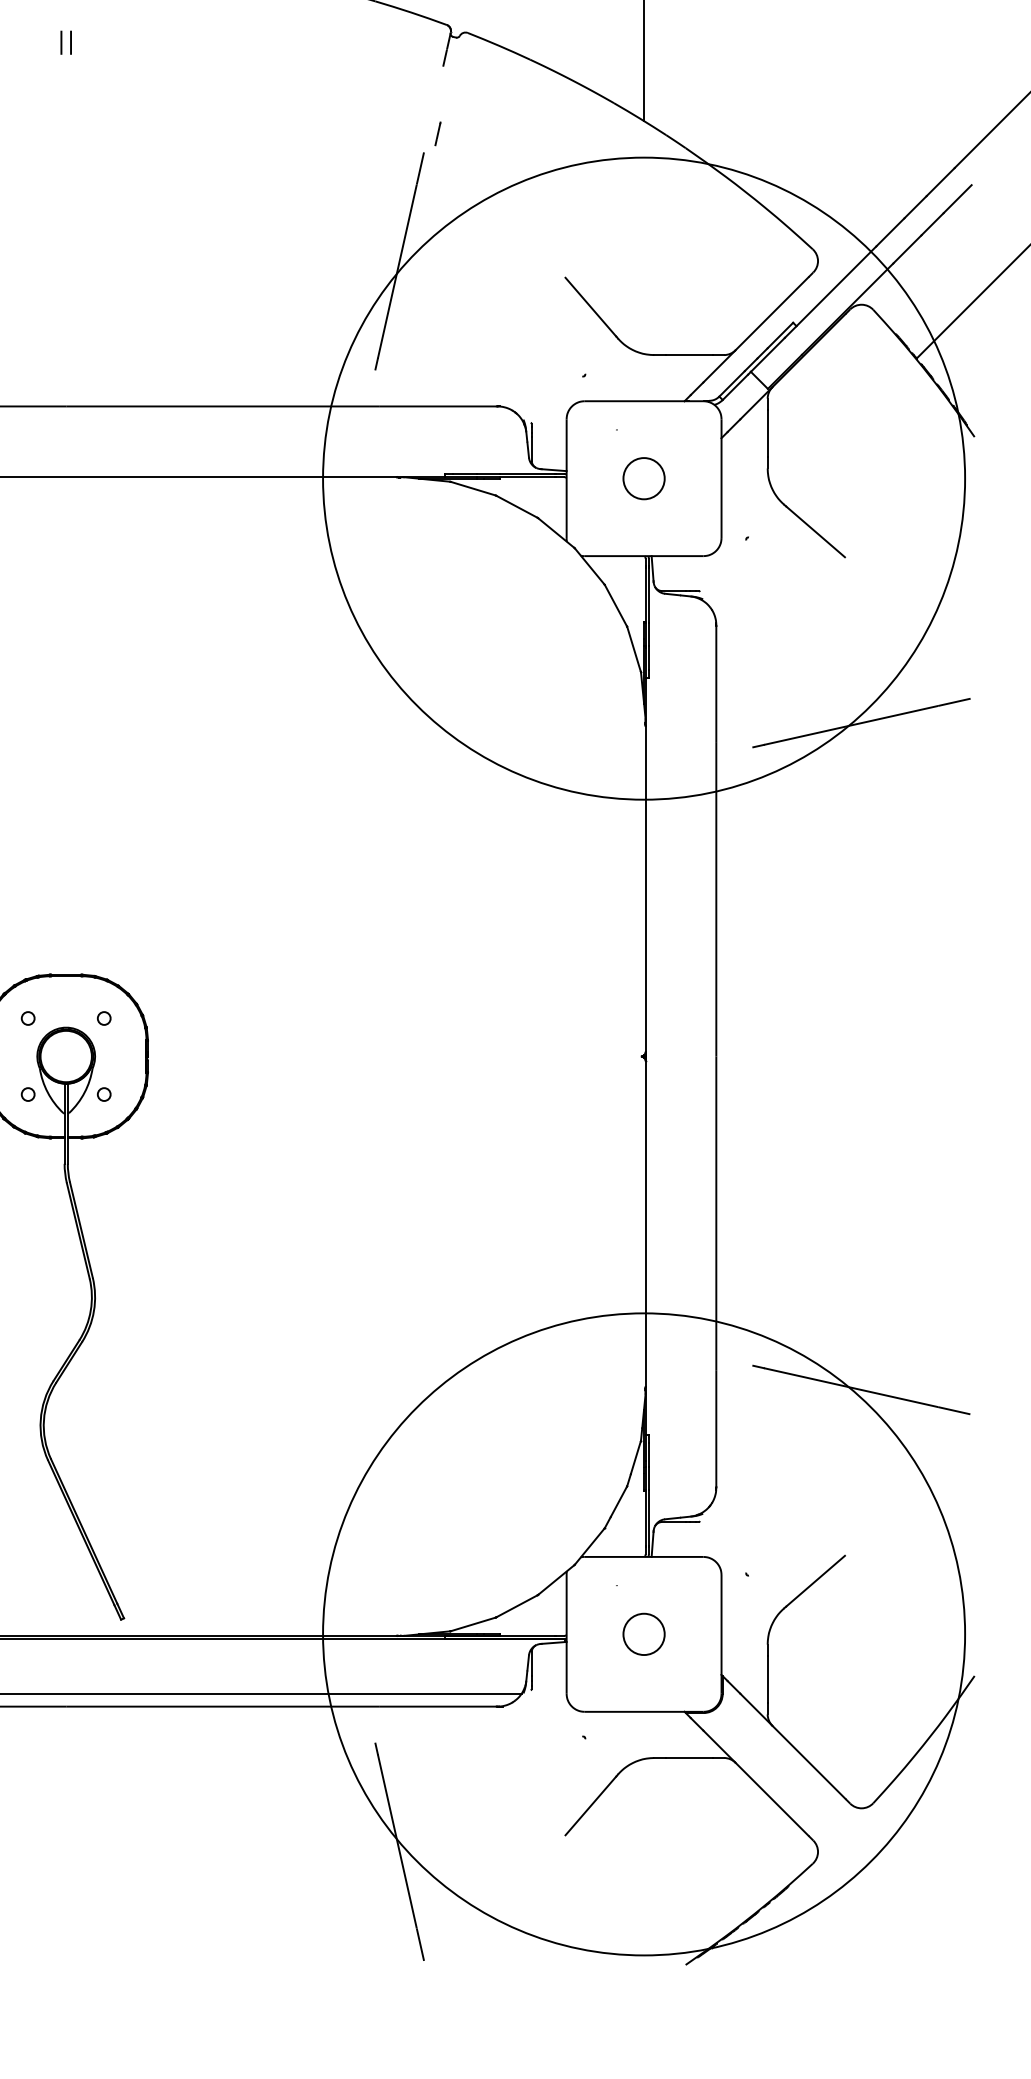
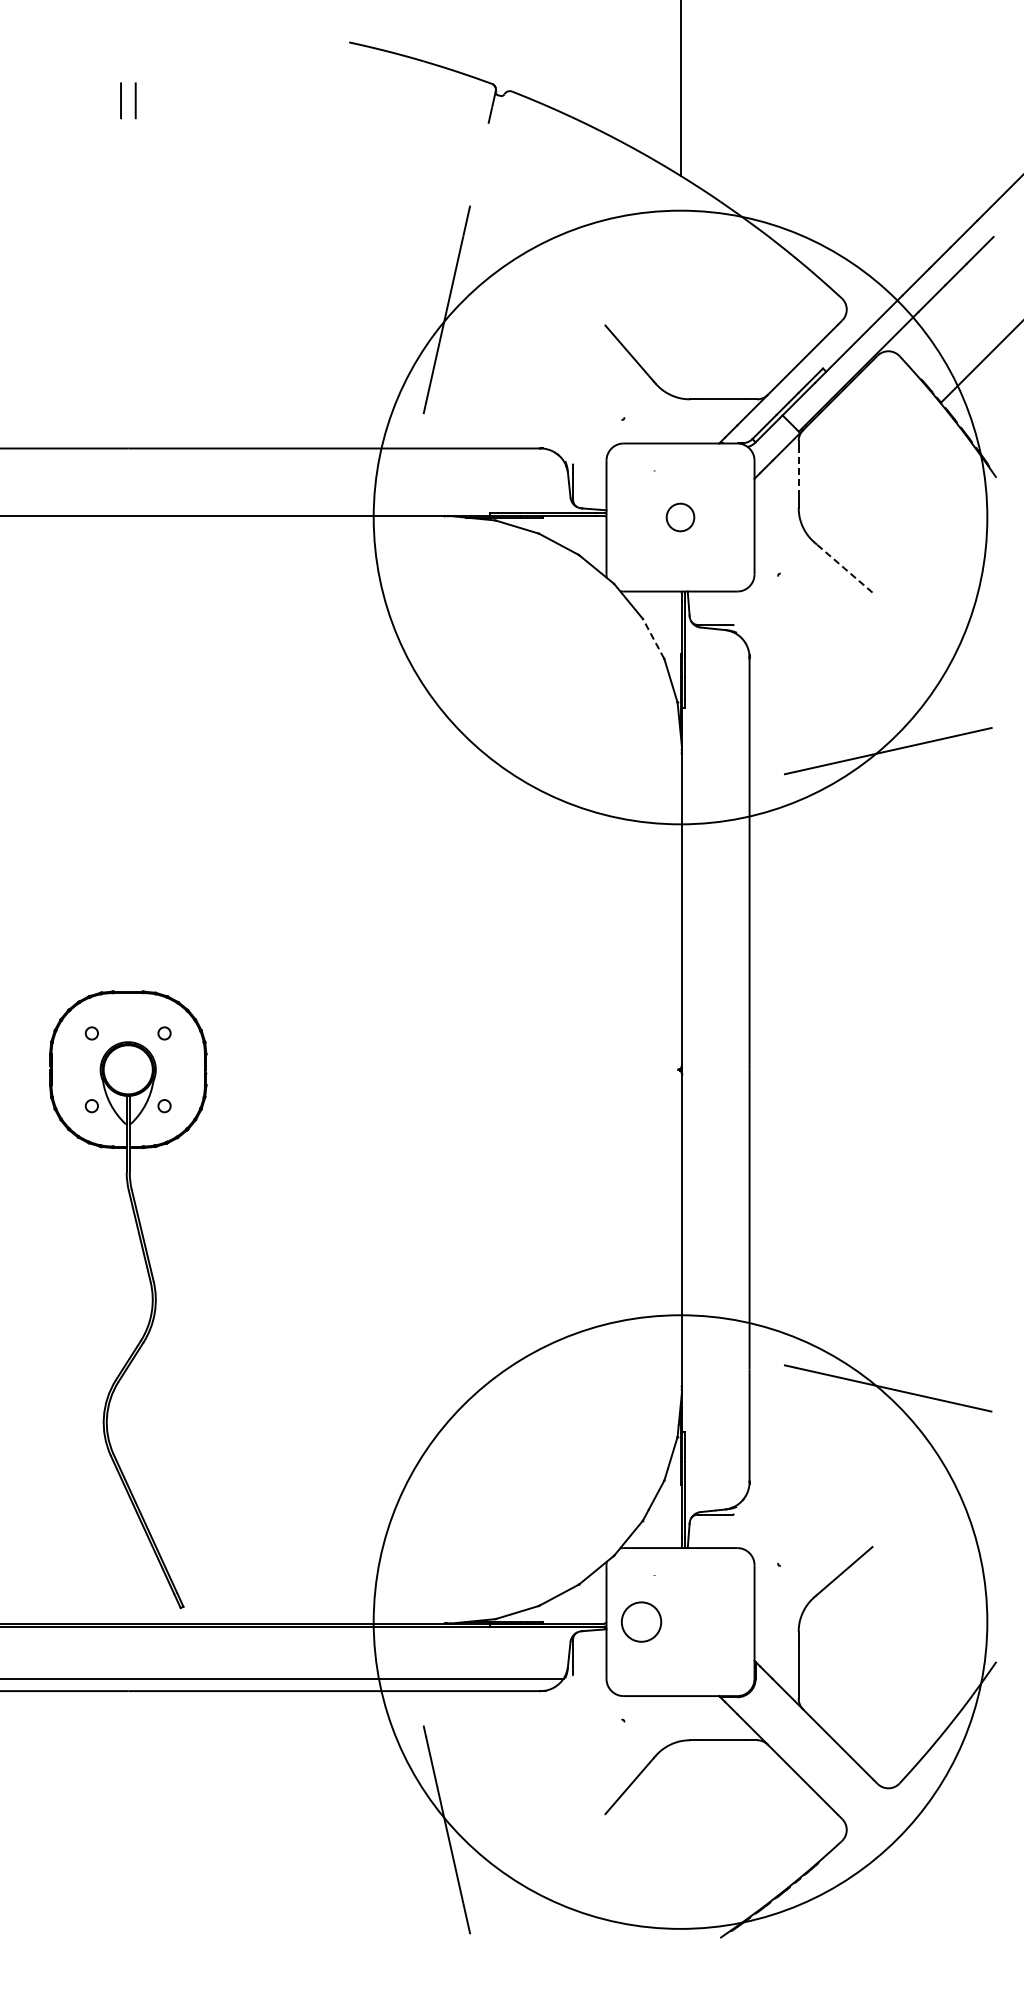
part: (65, 42) -> (127, 100), size x1.6
line: (437, 133) -> (483, 187), removed
line: (767, 433) -> (798, 474), solid -> dashed
circle: (644, 478) -> (680, 517), size x0.7
line: (815, 532) -> (844, 568), solid -> dashed
line: (615, 605) -> (653, 638), solid -> dashed
circle: (644, 1633) -> (641, 1621), moved

